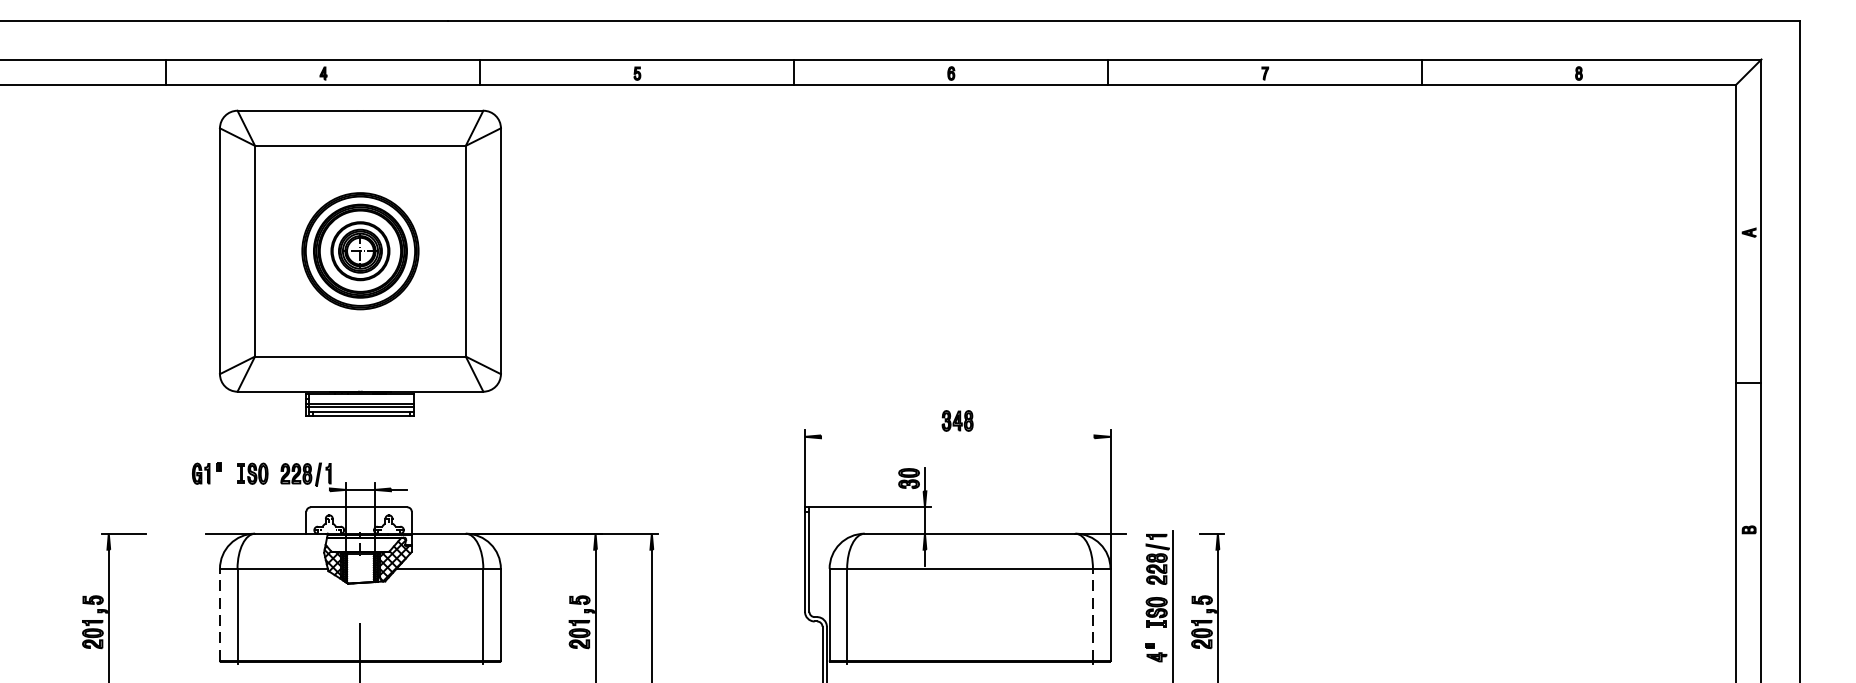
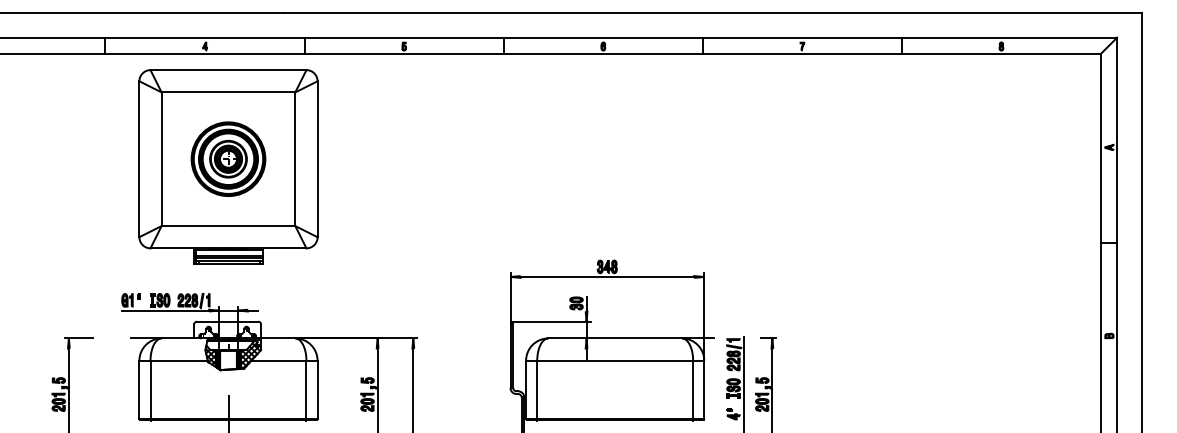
line: (957, 436) -> (607, 276), added
line: (261, 489) -> (165, 310), added
line: (220, 614) -> (139, 389), dashed -> solid
line: (1093, 614) -> (693, 389), dashed -> solid

